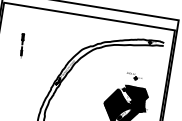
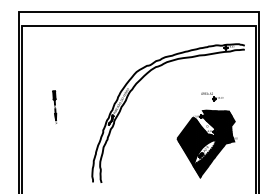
part: (21, 45) -> (54, 106), moved

